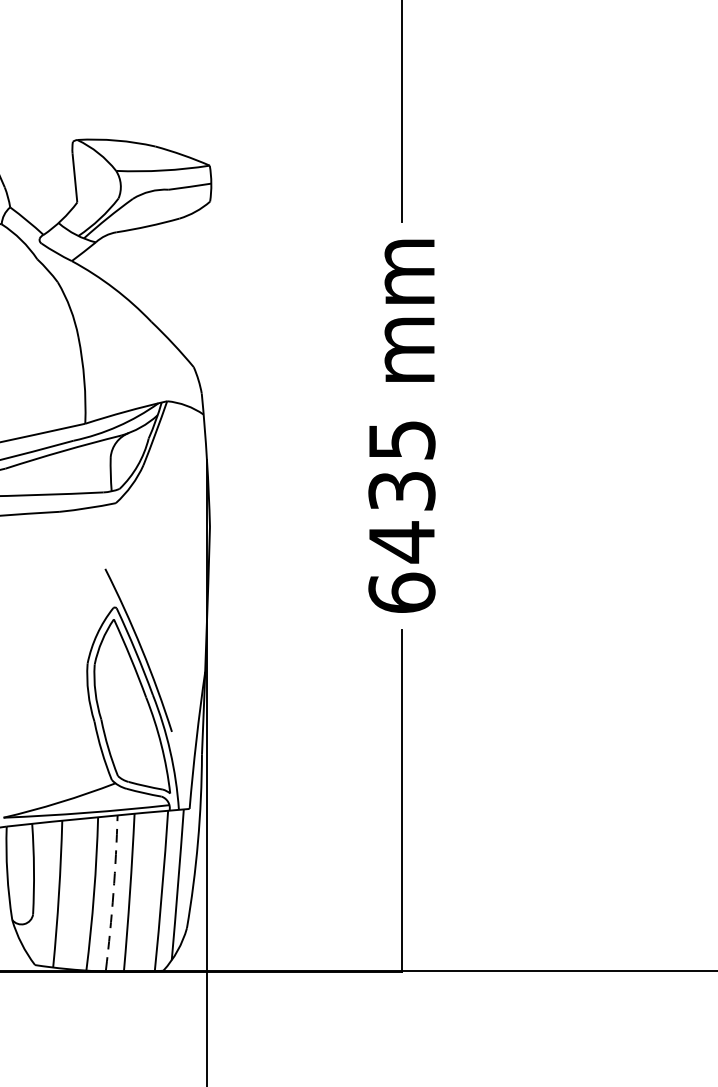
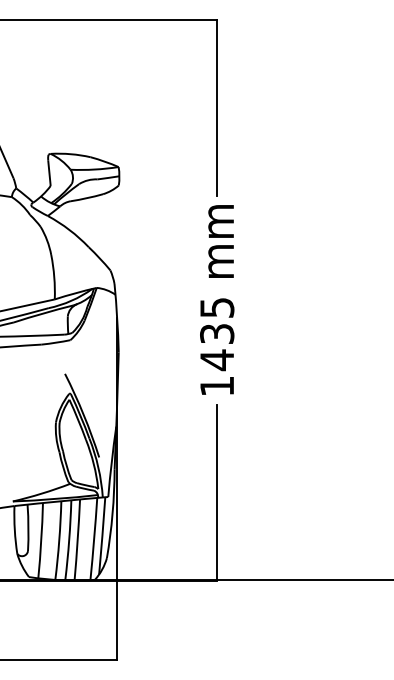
text: (402, 591) -> (217, 385), 6435 -> 1435
arc: (113, 893) -> (69, 540), dashed -> solid

